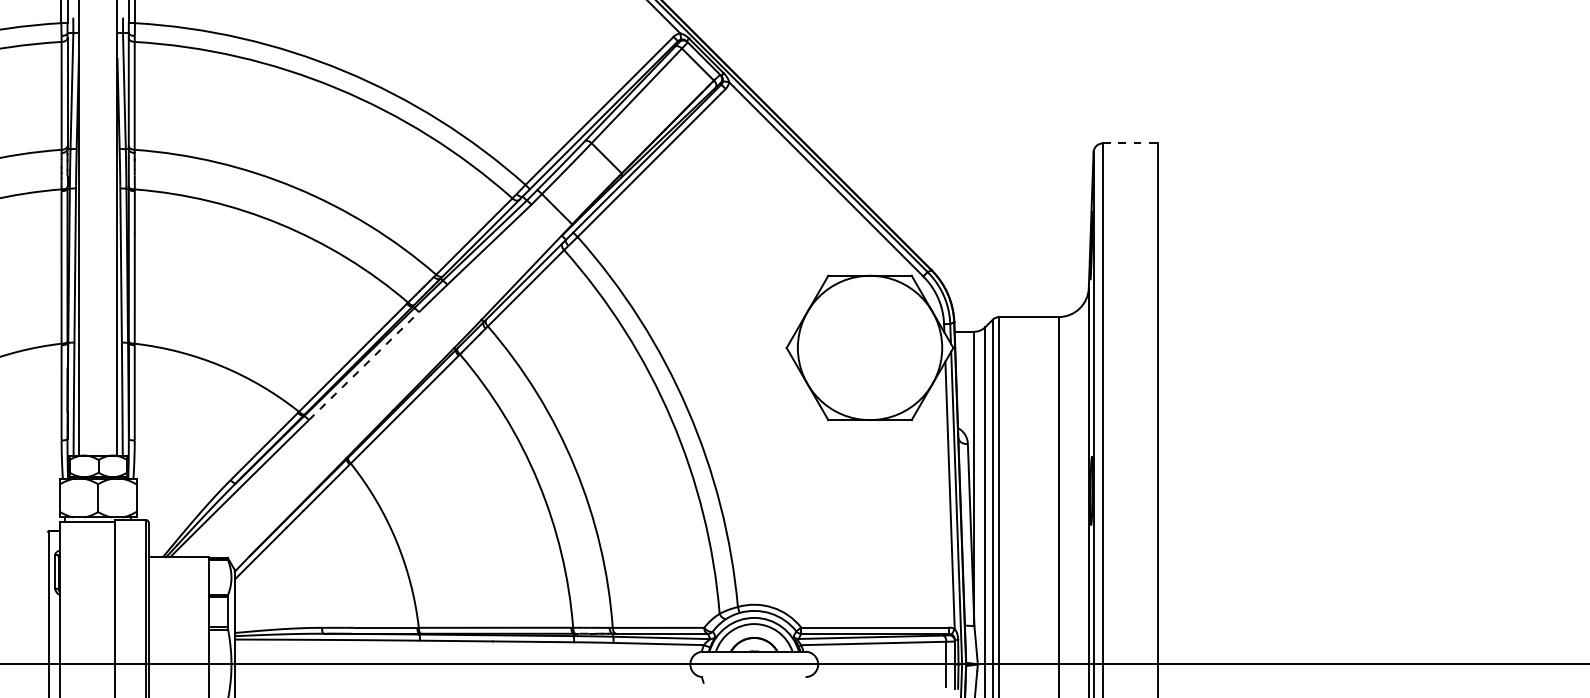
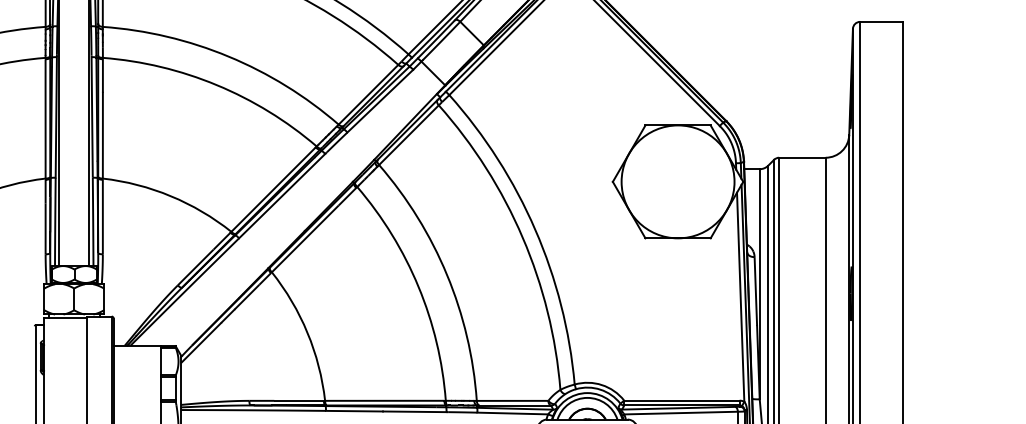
line: (1130, 143) -> (881, 21), dashed -> solid
line: (364, 365) -> (282, 195), dashed -> solid

